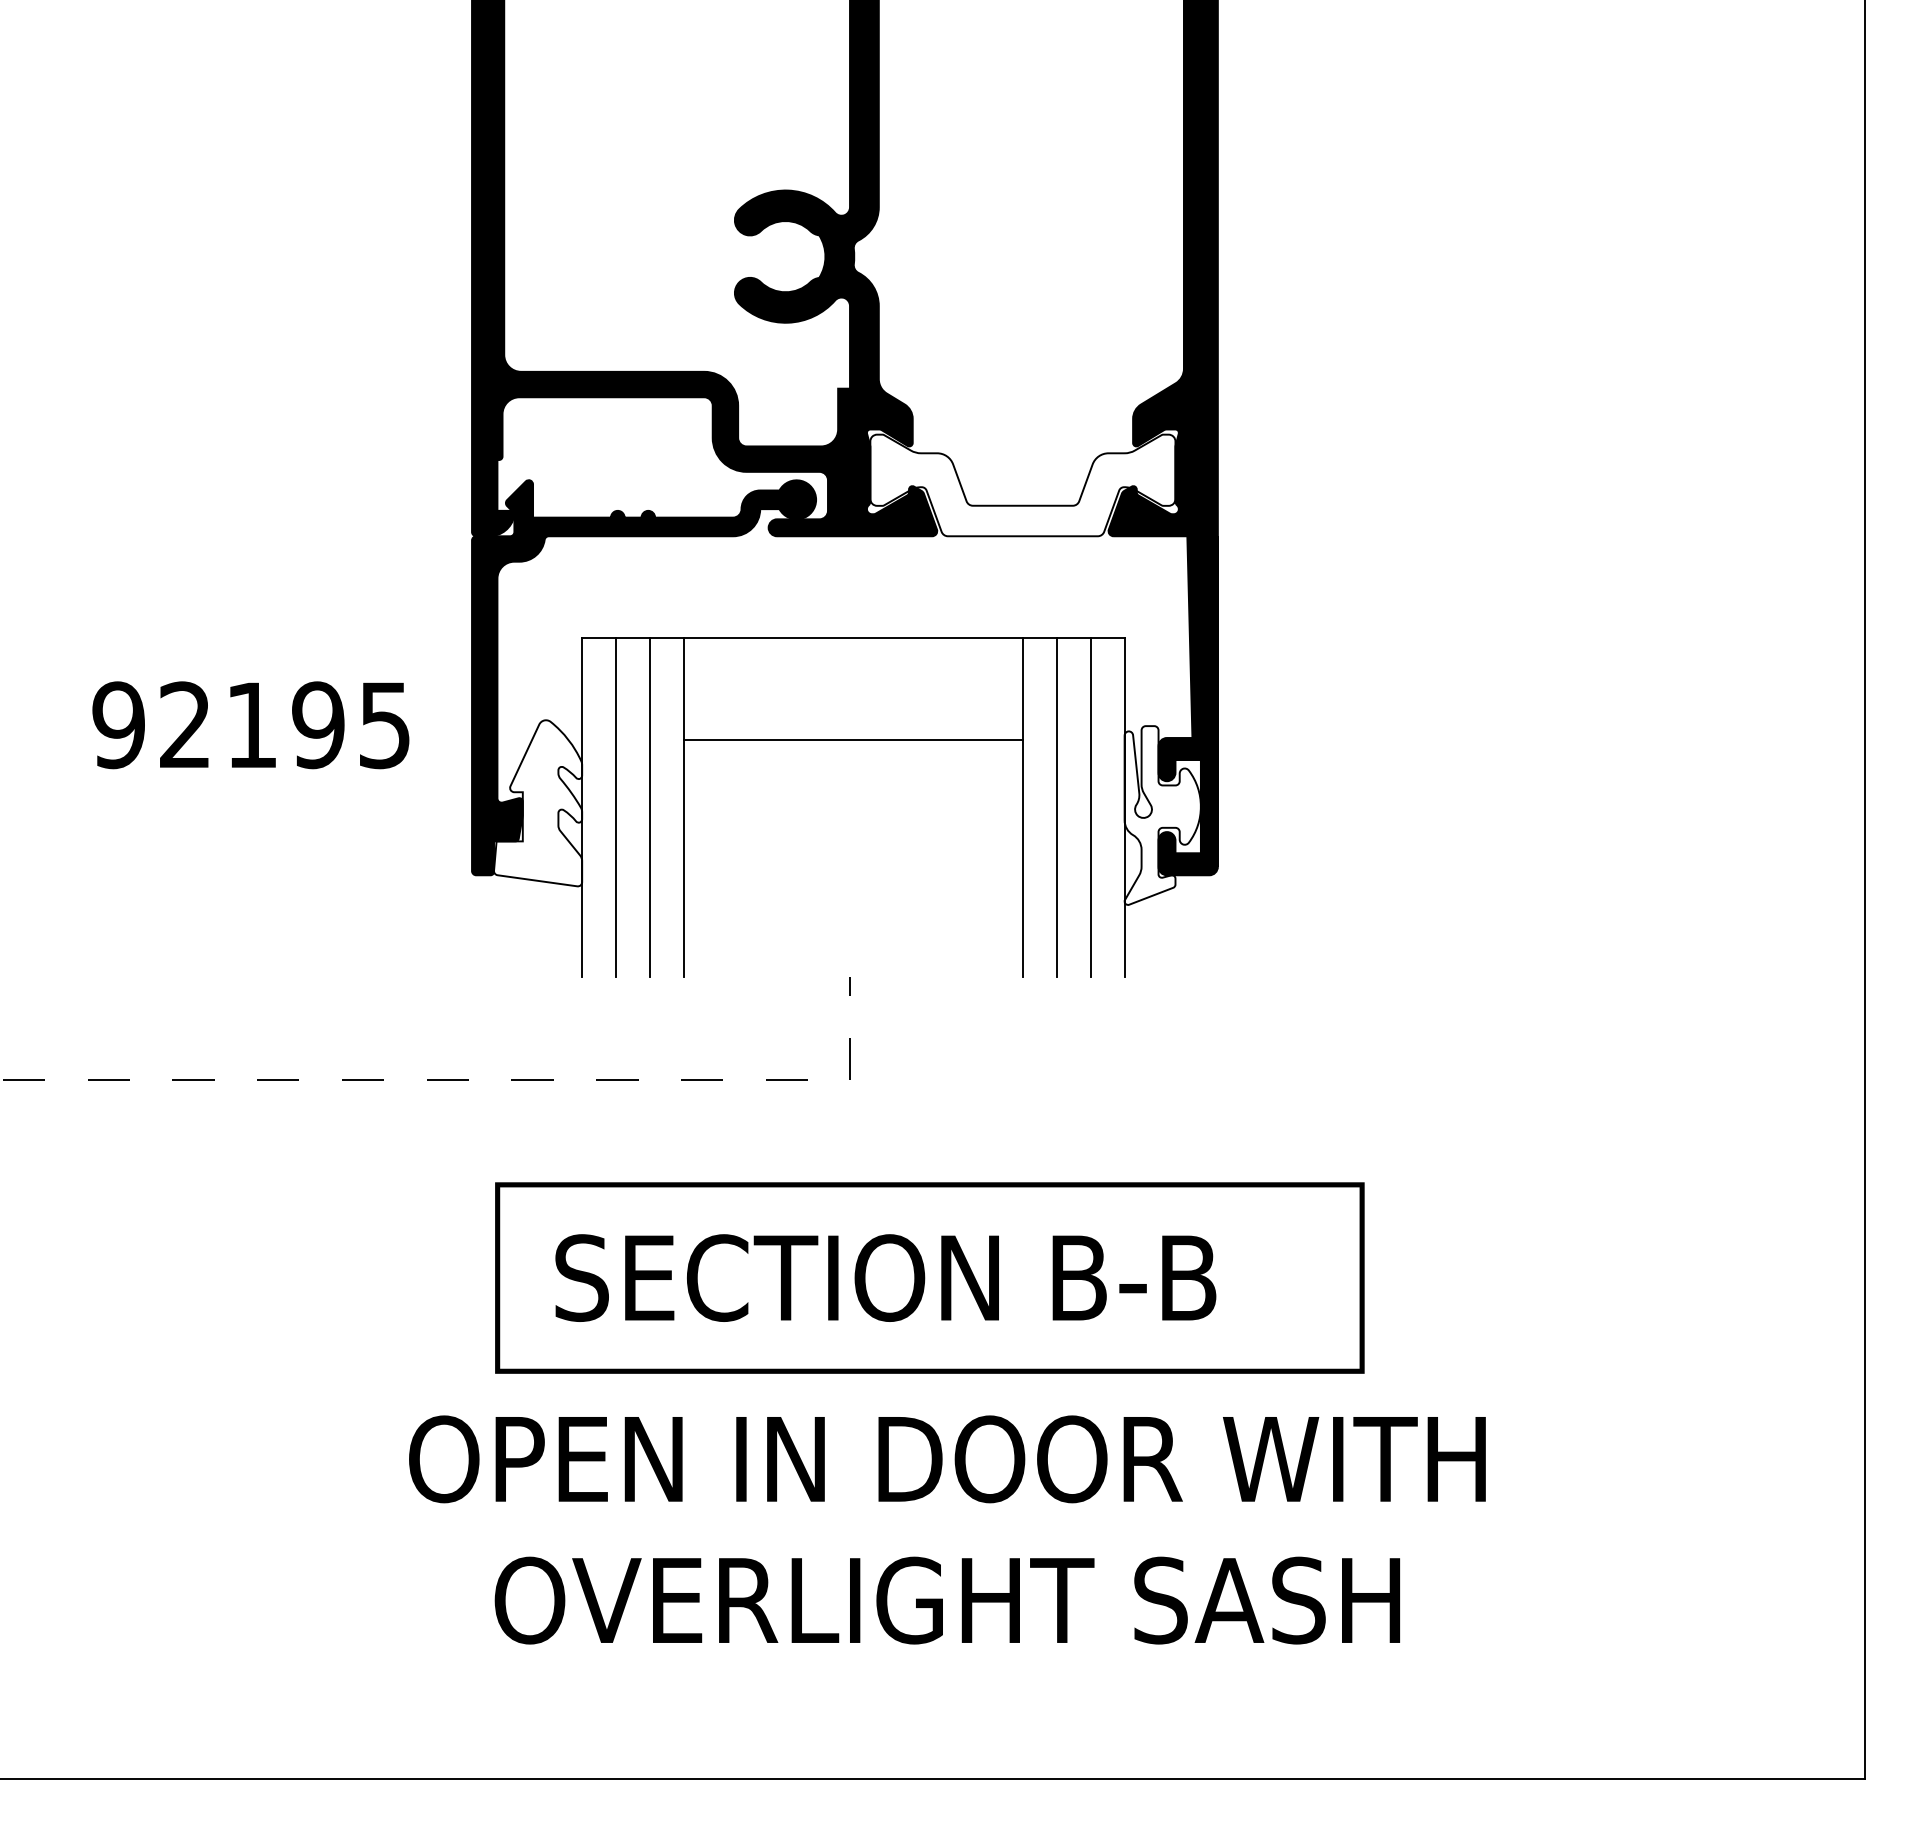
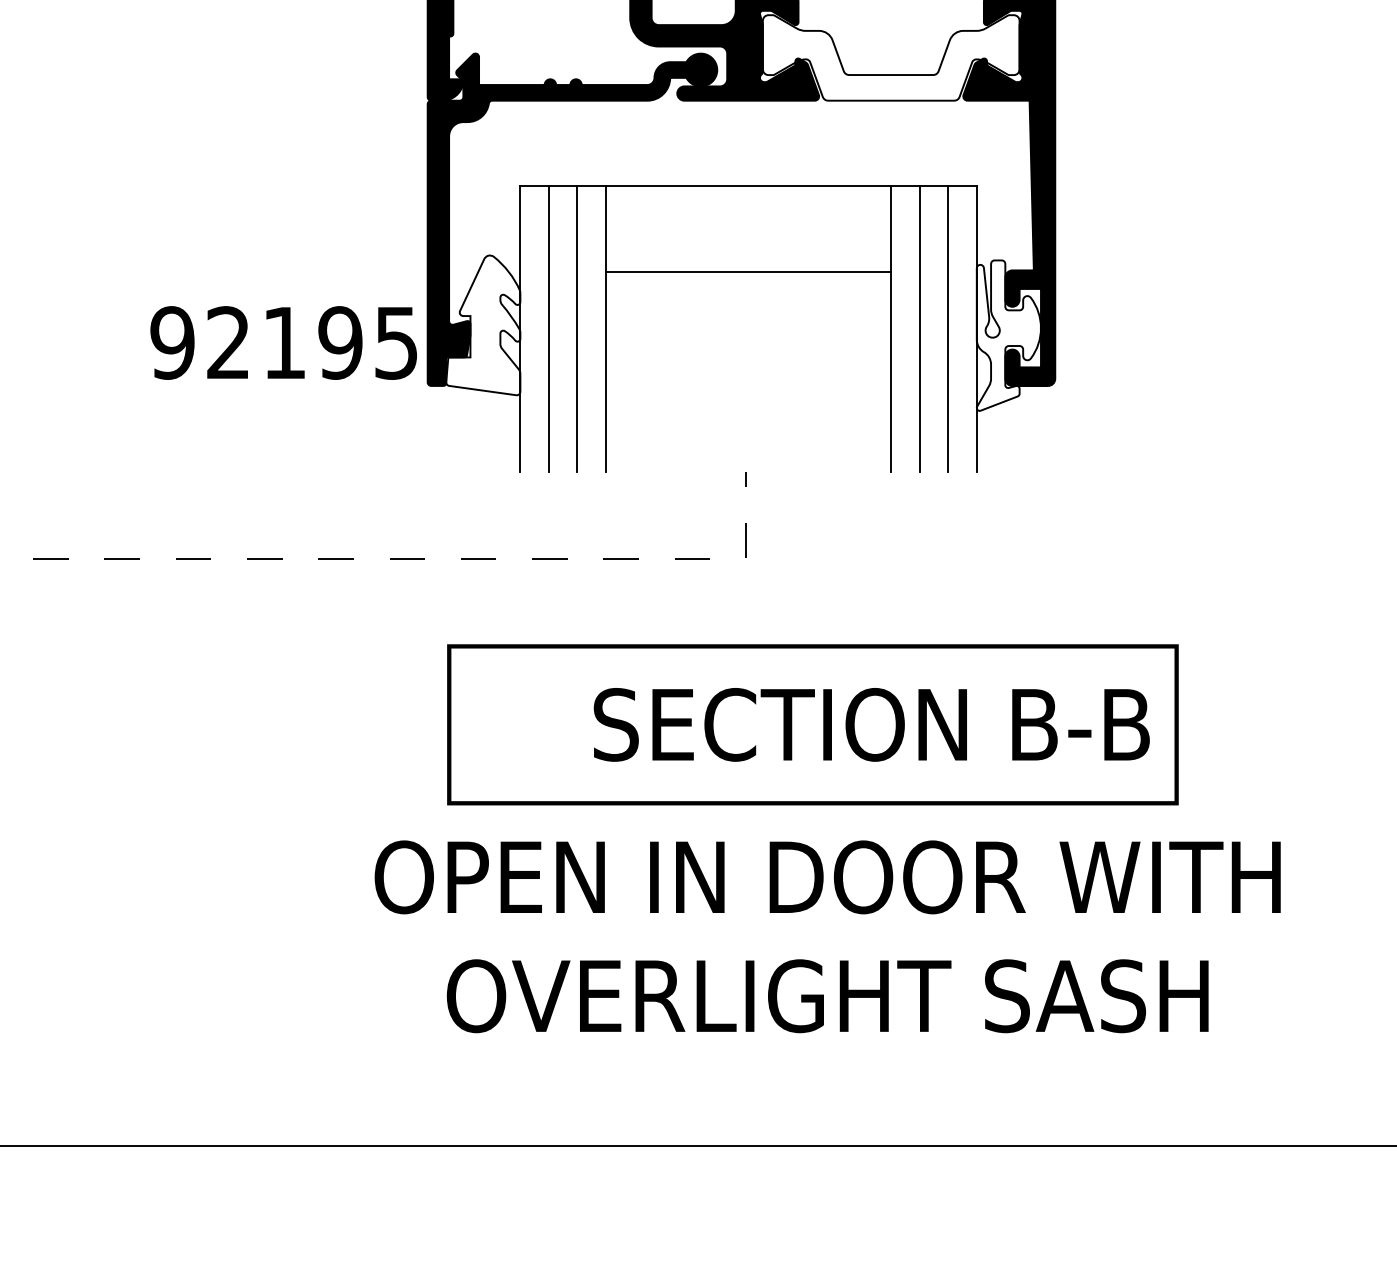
text: (250, 725) -> (283, 343), moved
text: (885, 1277) -> (871, 724), moved

